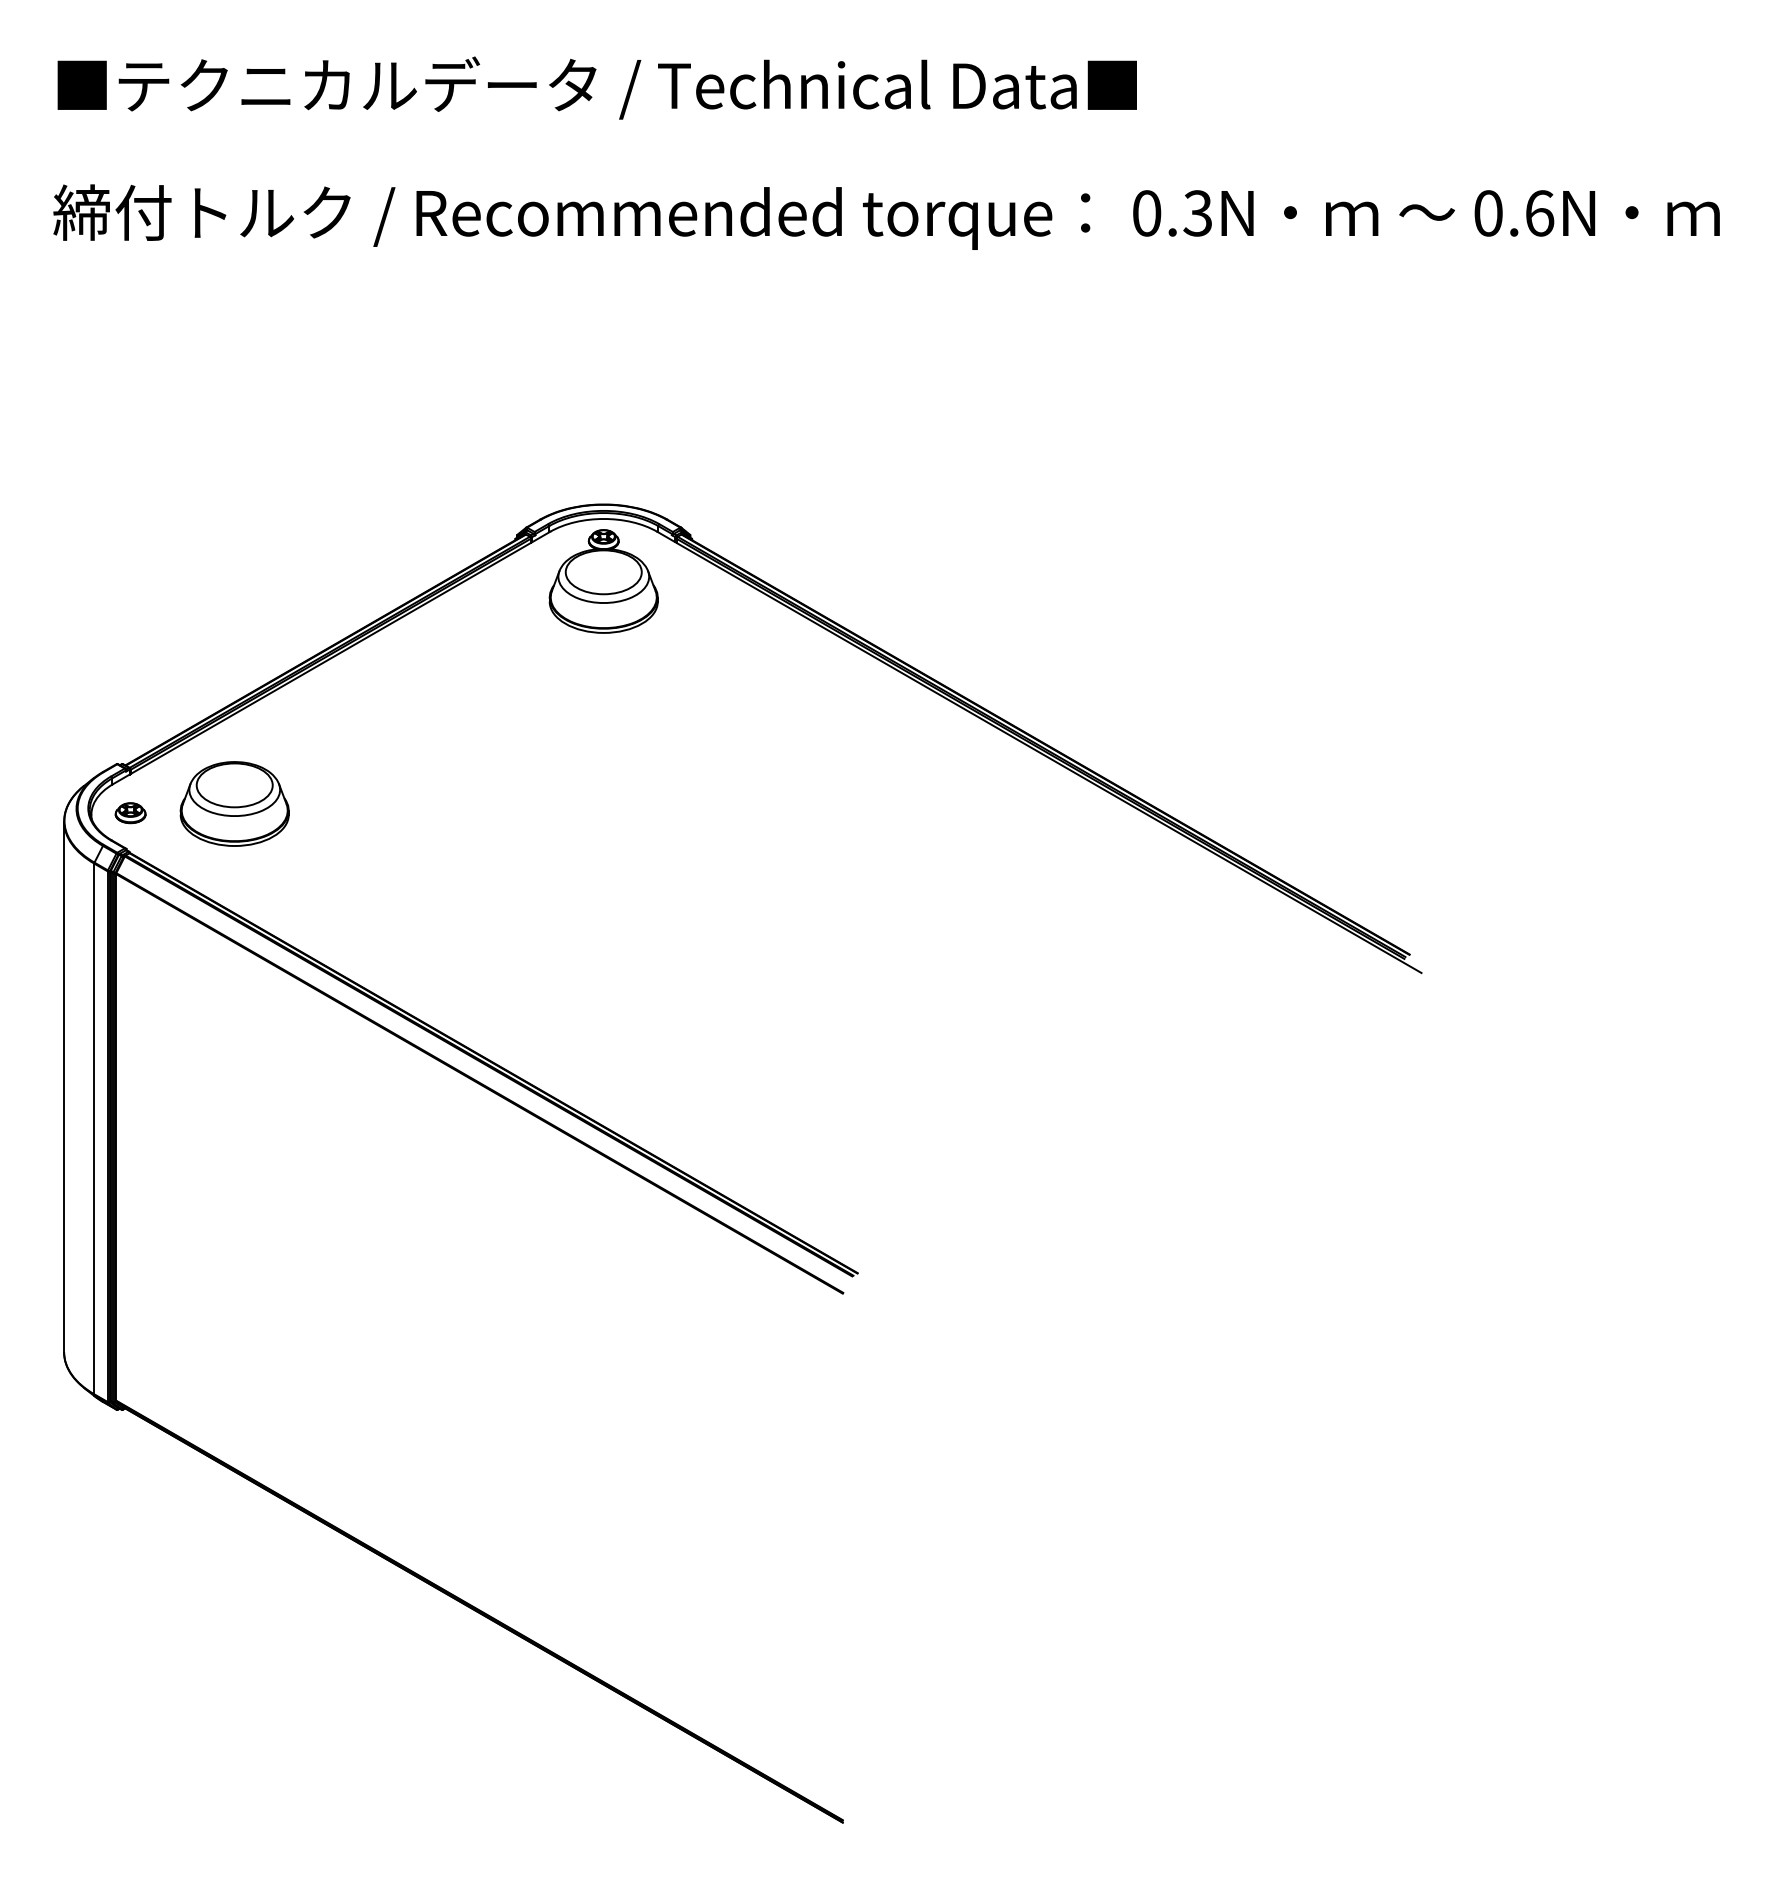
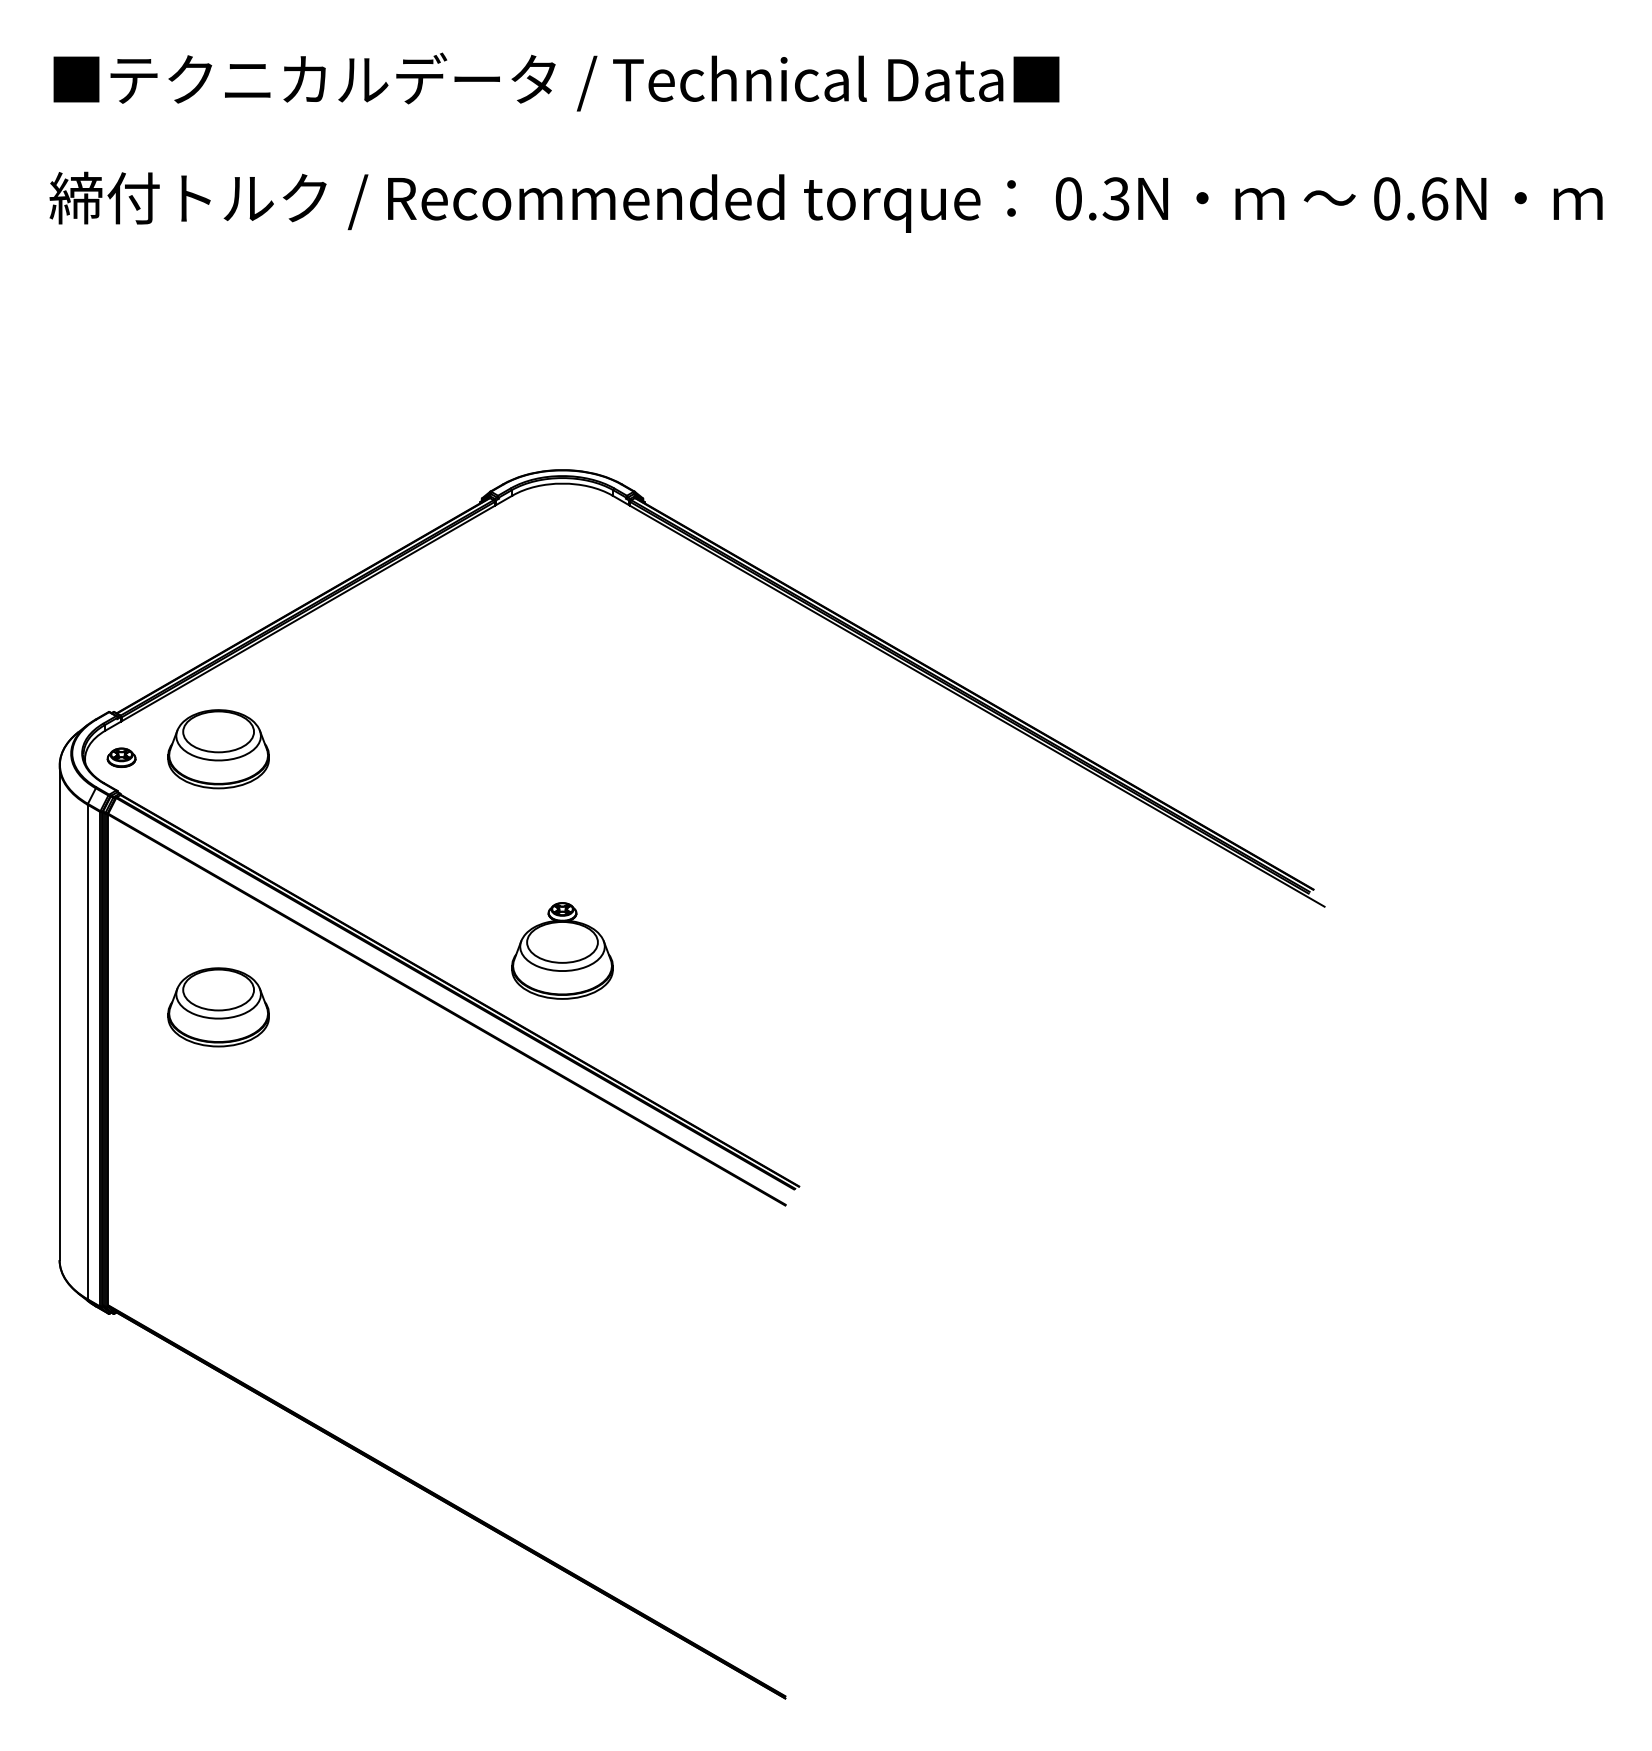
part: (603, 581) -> (562, 950), moved
part: (234, 1080) -> (218, 1006), added

